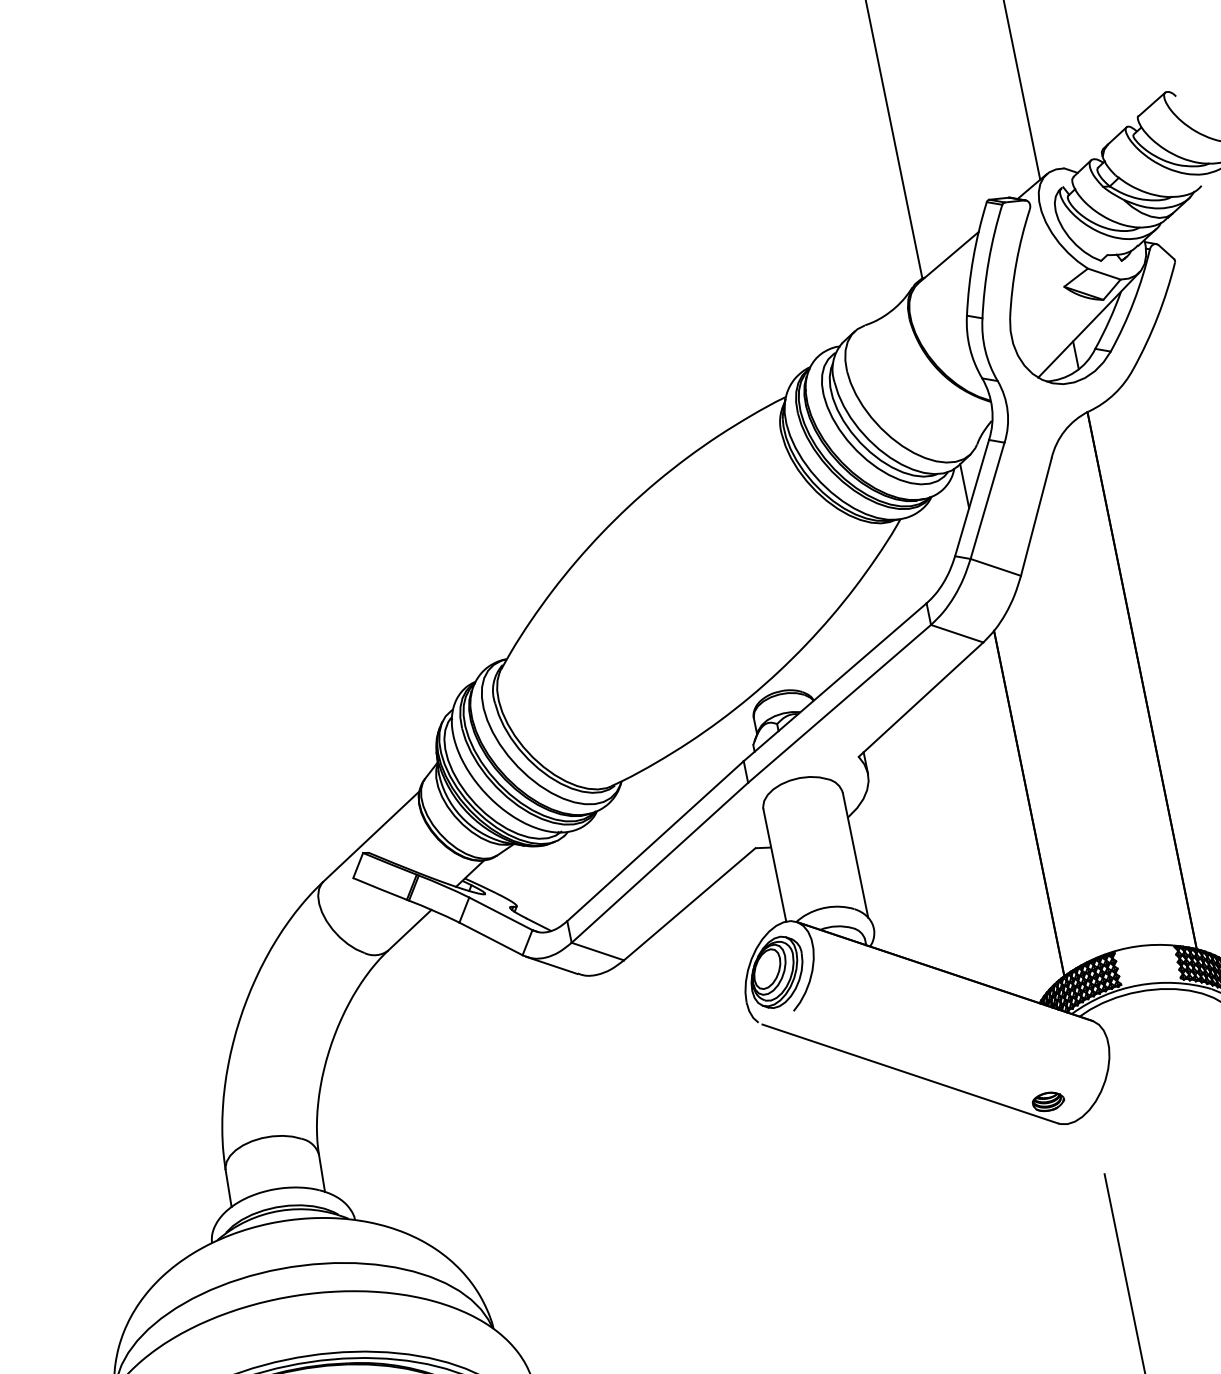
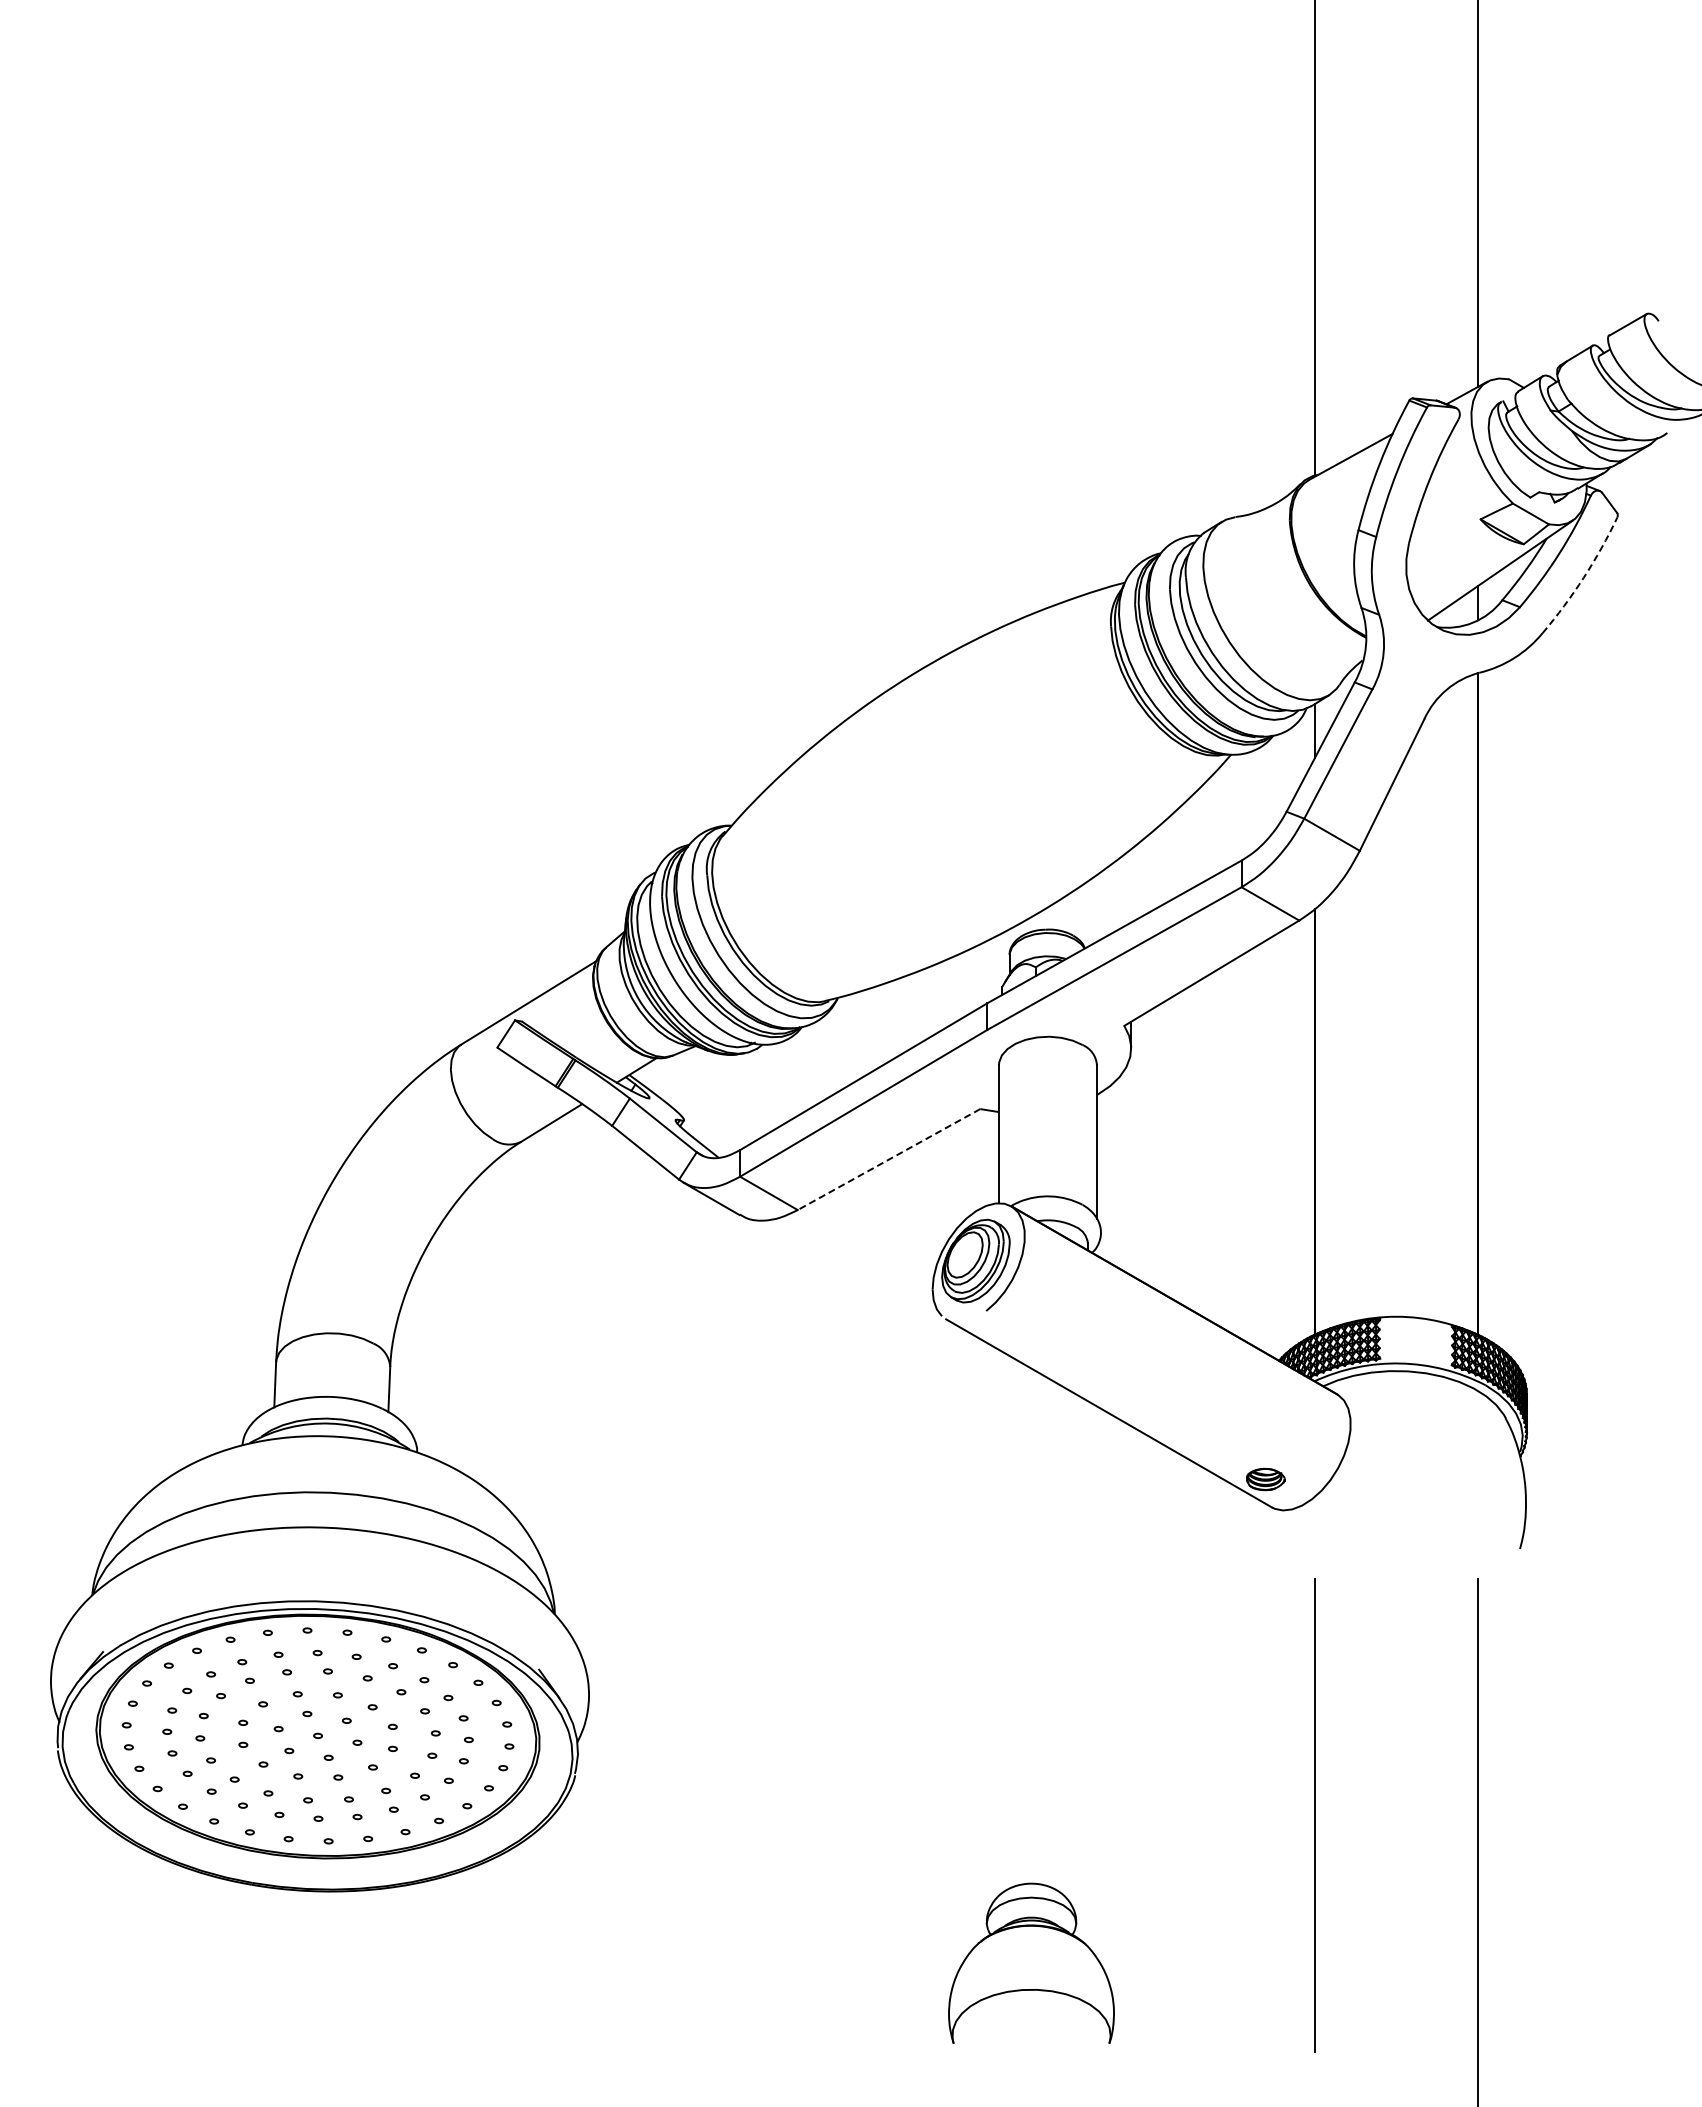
arc: (1157, 317) -> (1583, 577), solid -> dashed
line: (689, 904) -> (888, 1159), solid -> dashed

